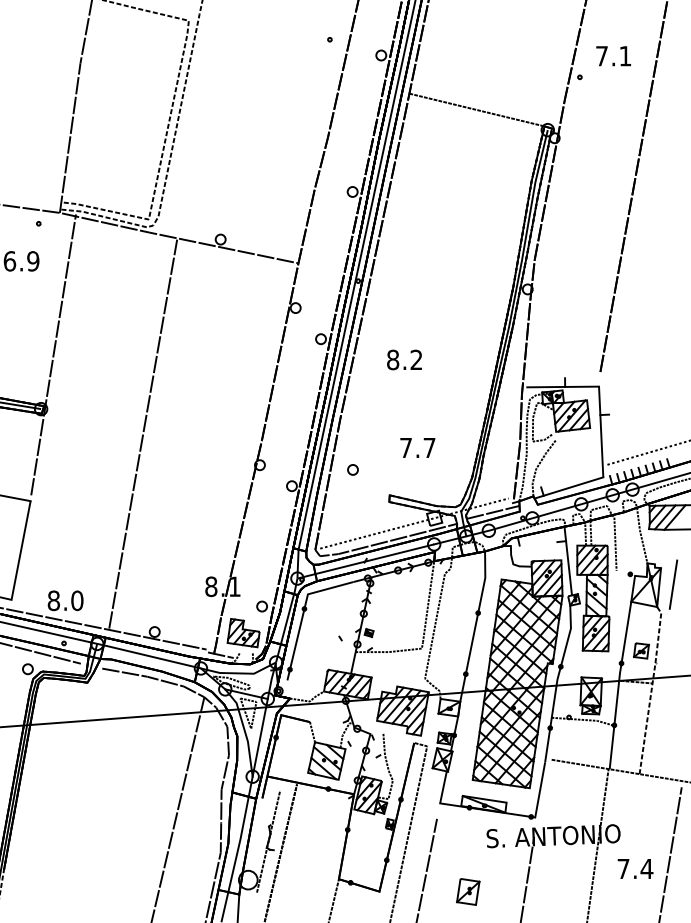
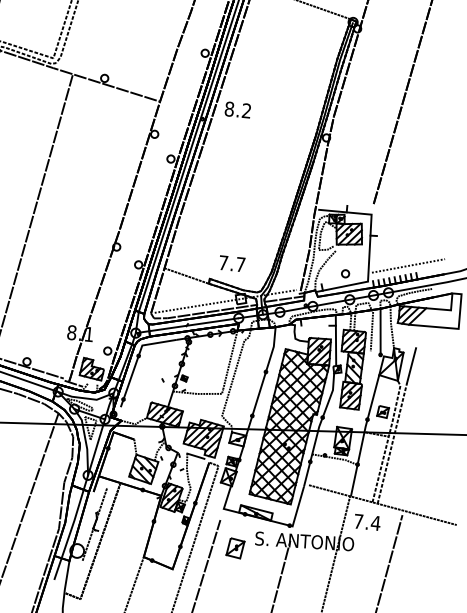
text: (404, 359) -> (237, 109), moved
text: (417, 447) -> (231, 263), moved
part: (352, 469) -> (345, 273), moved
line: (357, 494) -> (186, 275), added
line: (626, 543) -> (380, 331), added
line: (657, 691) -> (391, 442), added
line: (395, 735) -> (196, 455), added
text: (635, 868) -> (367, 522), moved
part: (468, 891) -> (235, 548), moved

